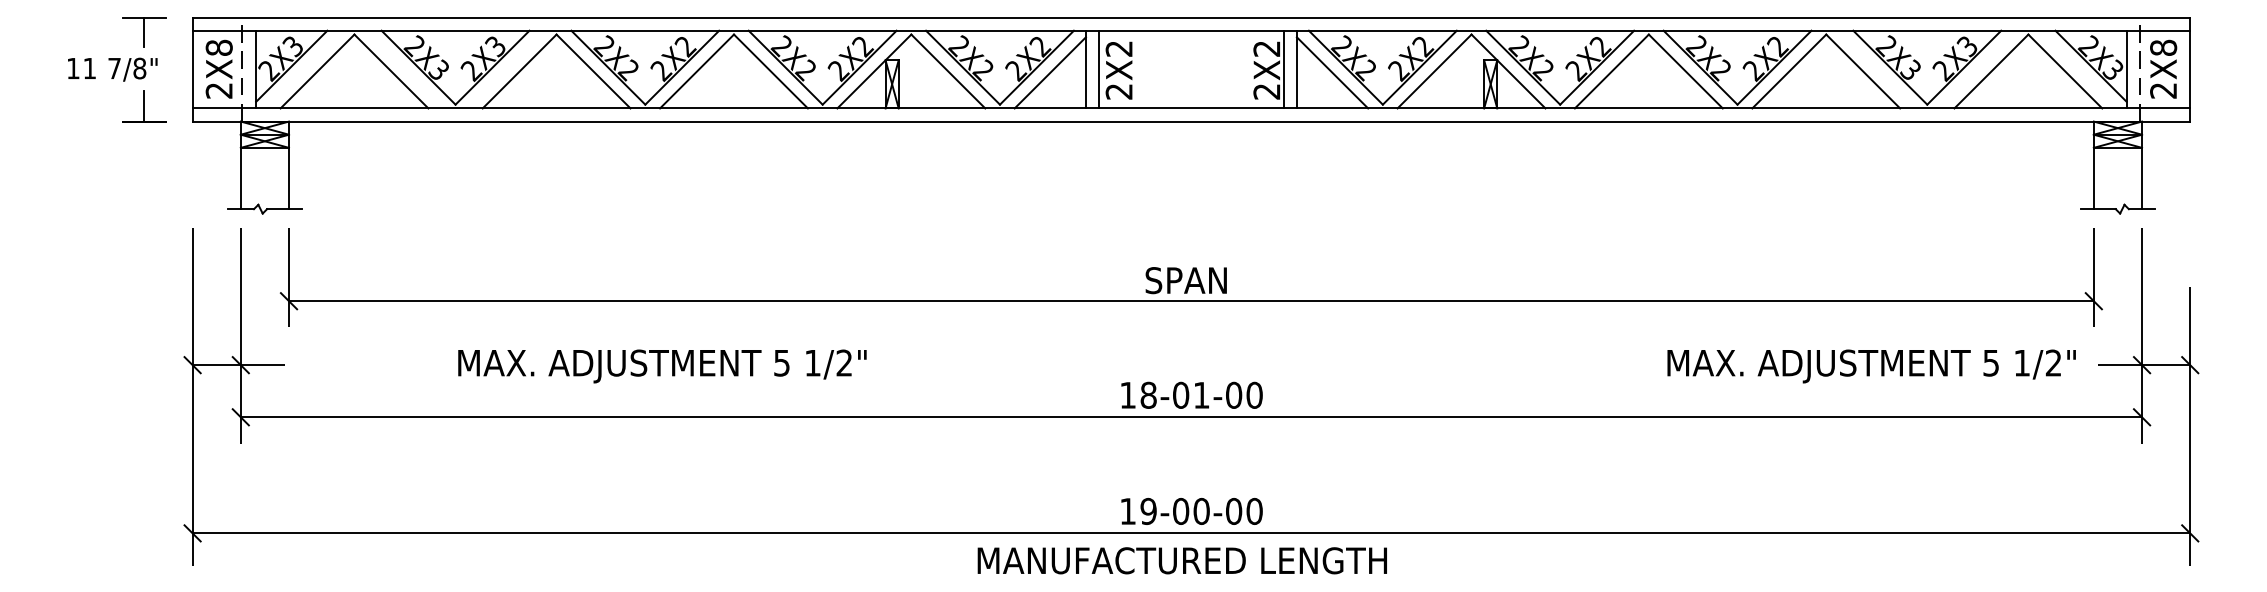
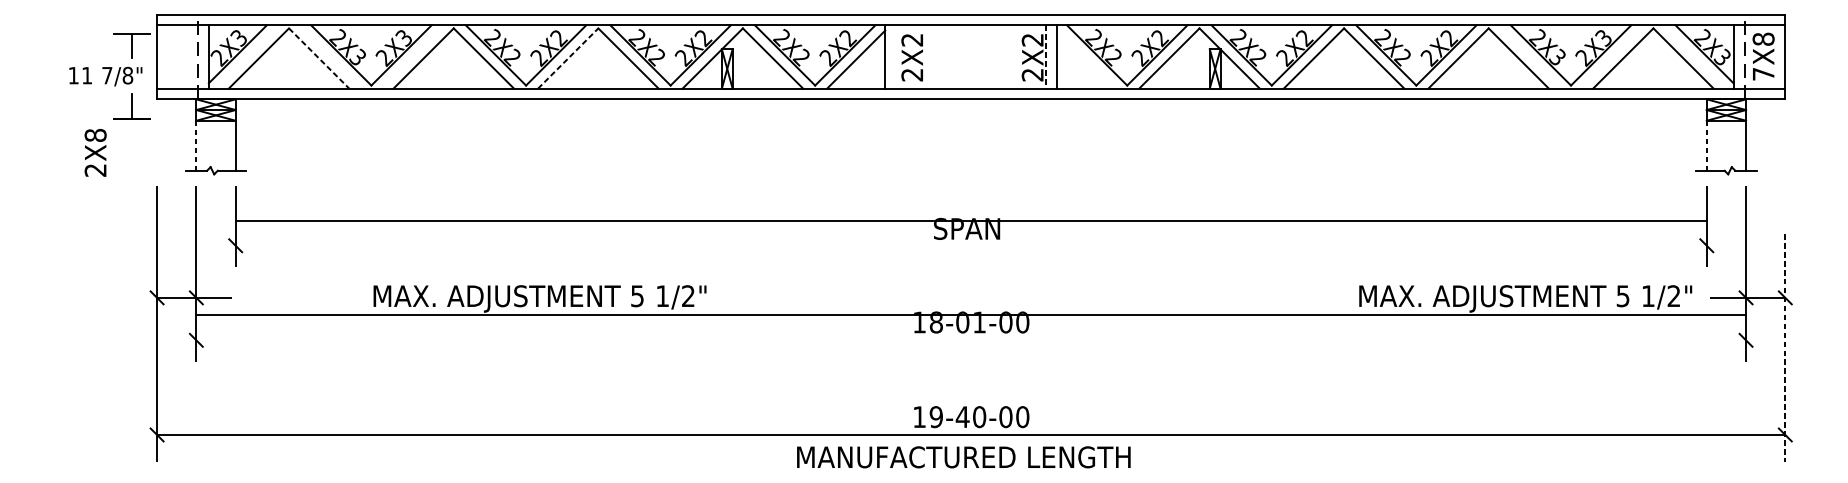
text: (218, 68) -> (95, 152), moved
part: (117, 69) -> (109, 76), moved
line: (1099, 69) -> (896, 56), removed
line: (1283, 69) -> (1046, 56), solid -> dashed
line: (391, 71) -> (319, 58), solid -> dashed
line: (697, 71) -> (568, 58), solid -> dashed
line: (1332, 72) -> (1086, 59), removed
text: (2163, 90) -> (1763, 73), 2X8 -> 7X8
line: (240, 178) -> (196, 145), solid -> dashed
line: (2093, 178) -> (1706, 145), solid -> dashed
line: (1191, 301) -> (971, 221), moved
line: (1191, 417) -> (971, 315), moved
line: (2190, 426) -> (1785, 347), solid -> dashed
text: (1180, 510) -> (962, 416), 19-00-00 -> 19-40-00

